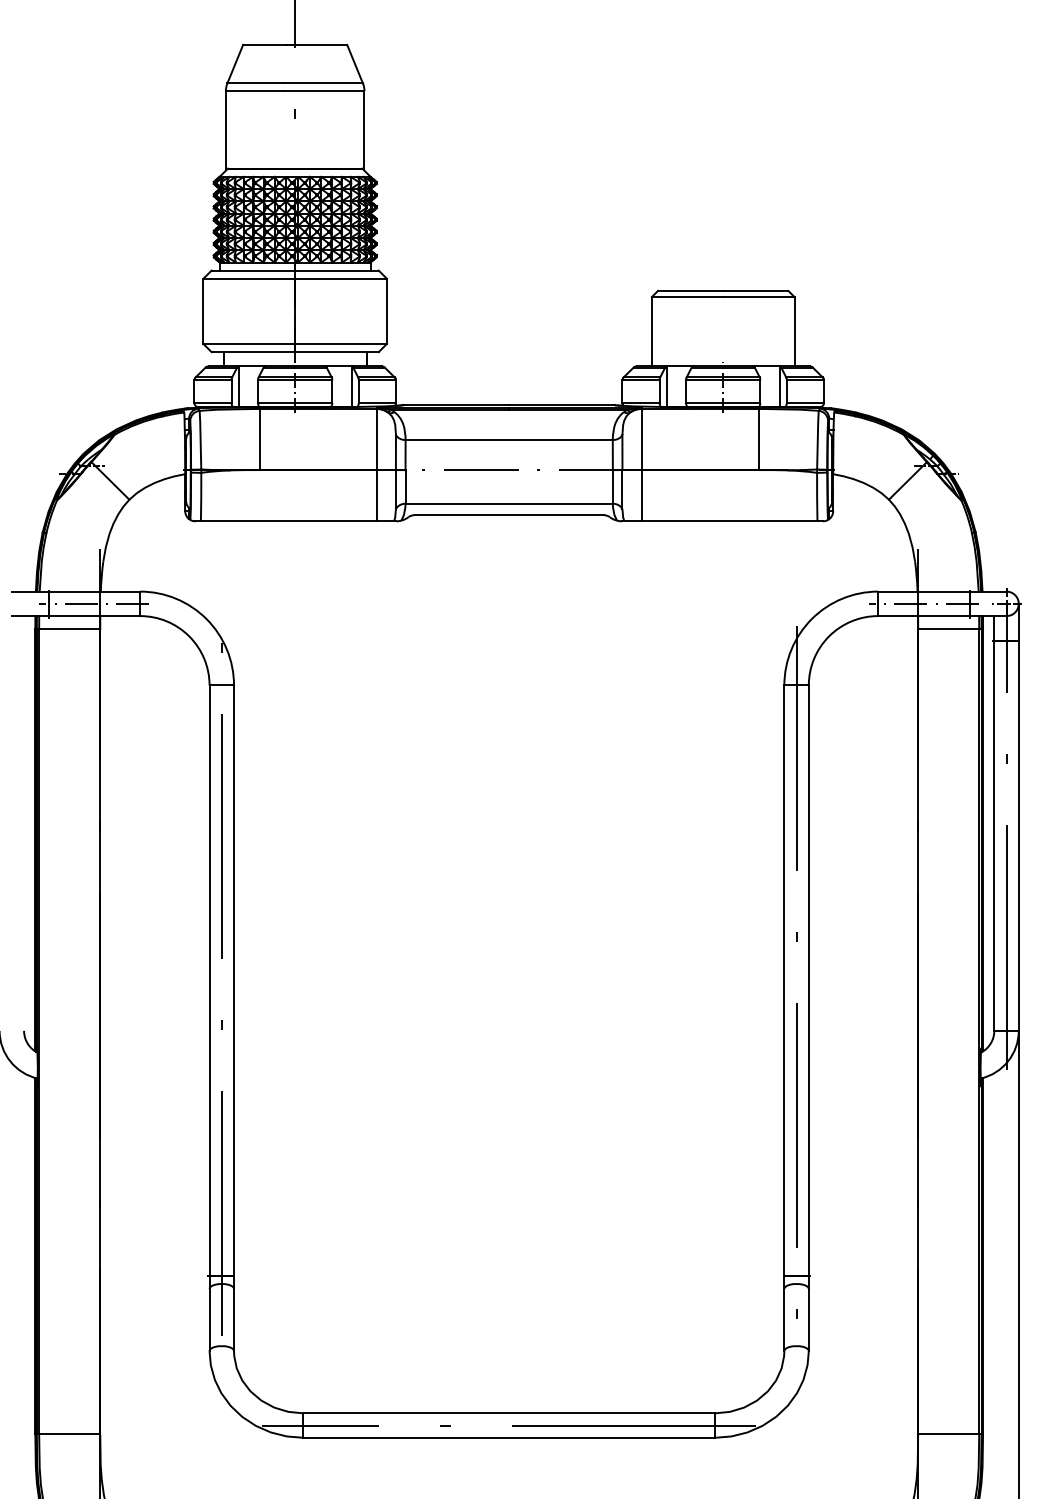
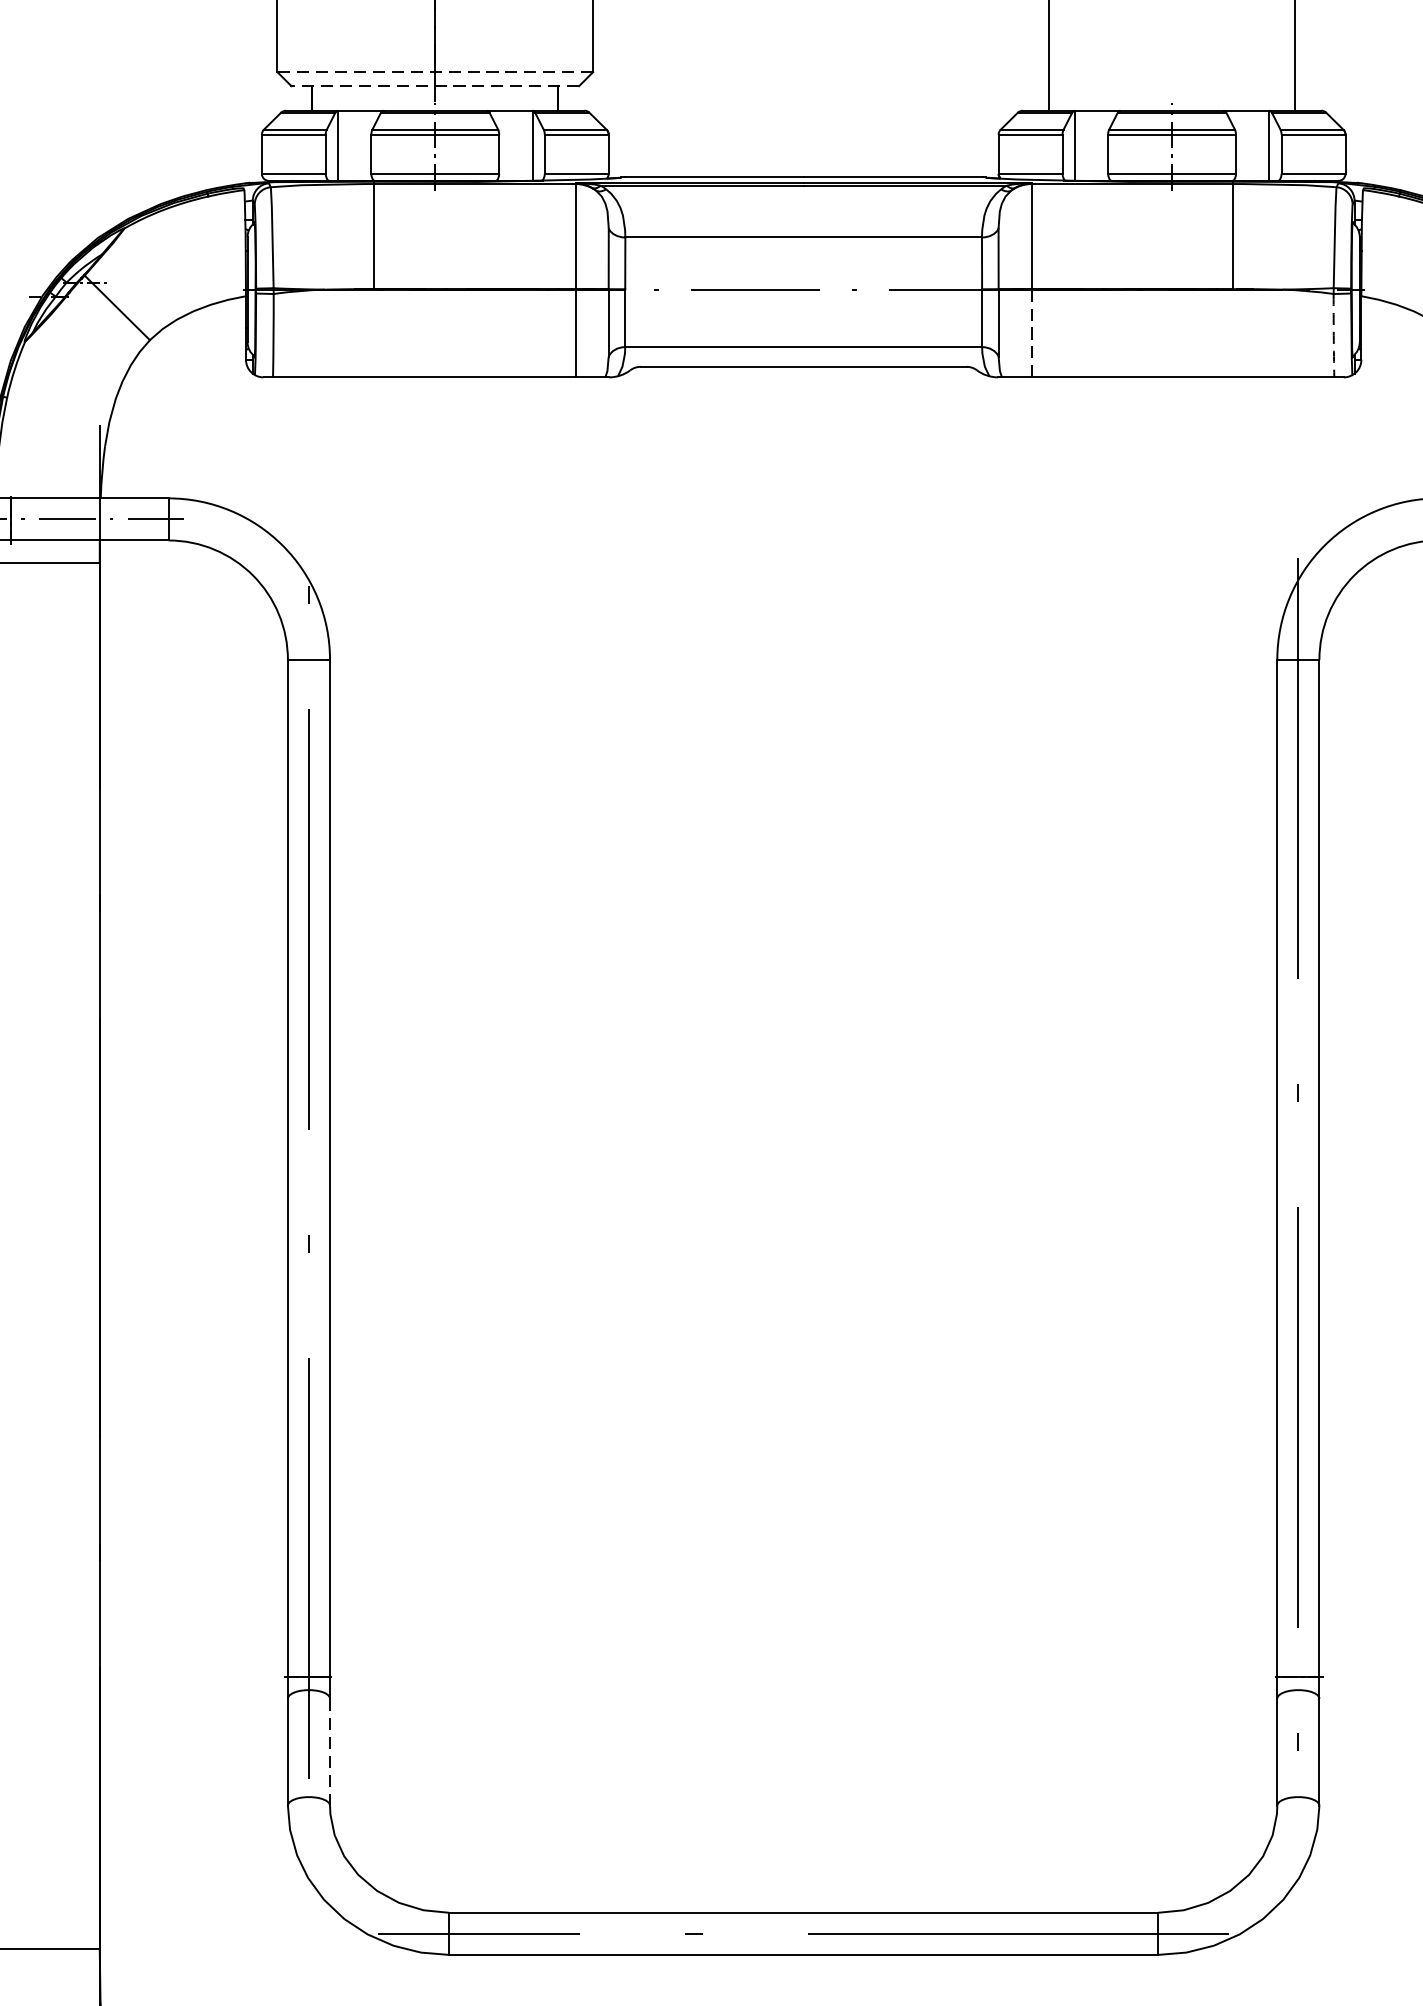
line: (295, 343) -> (435, 71), solid -> dashed
line: (295, 352) -> (435, 86), solid -> dashed
line: (641, 496) -> (1031, 334), solid -> dashed
arc: (817, 497) -> (1334, 336), solid -> dashed
line: (234, 1319) -> (330, 1751), solid -> dashed

